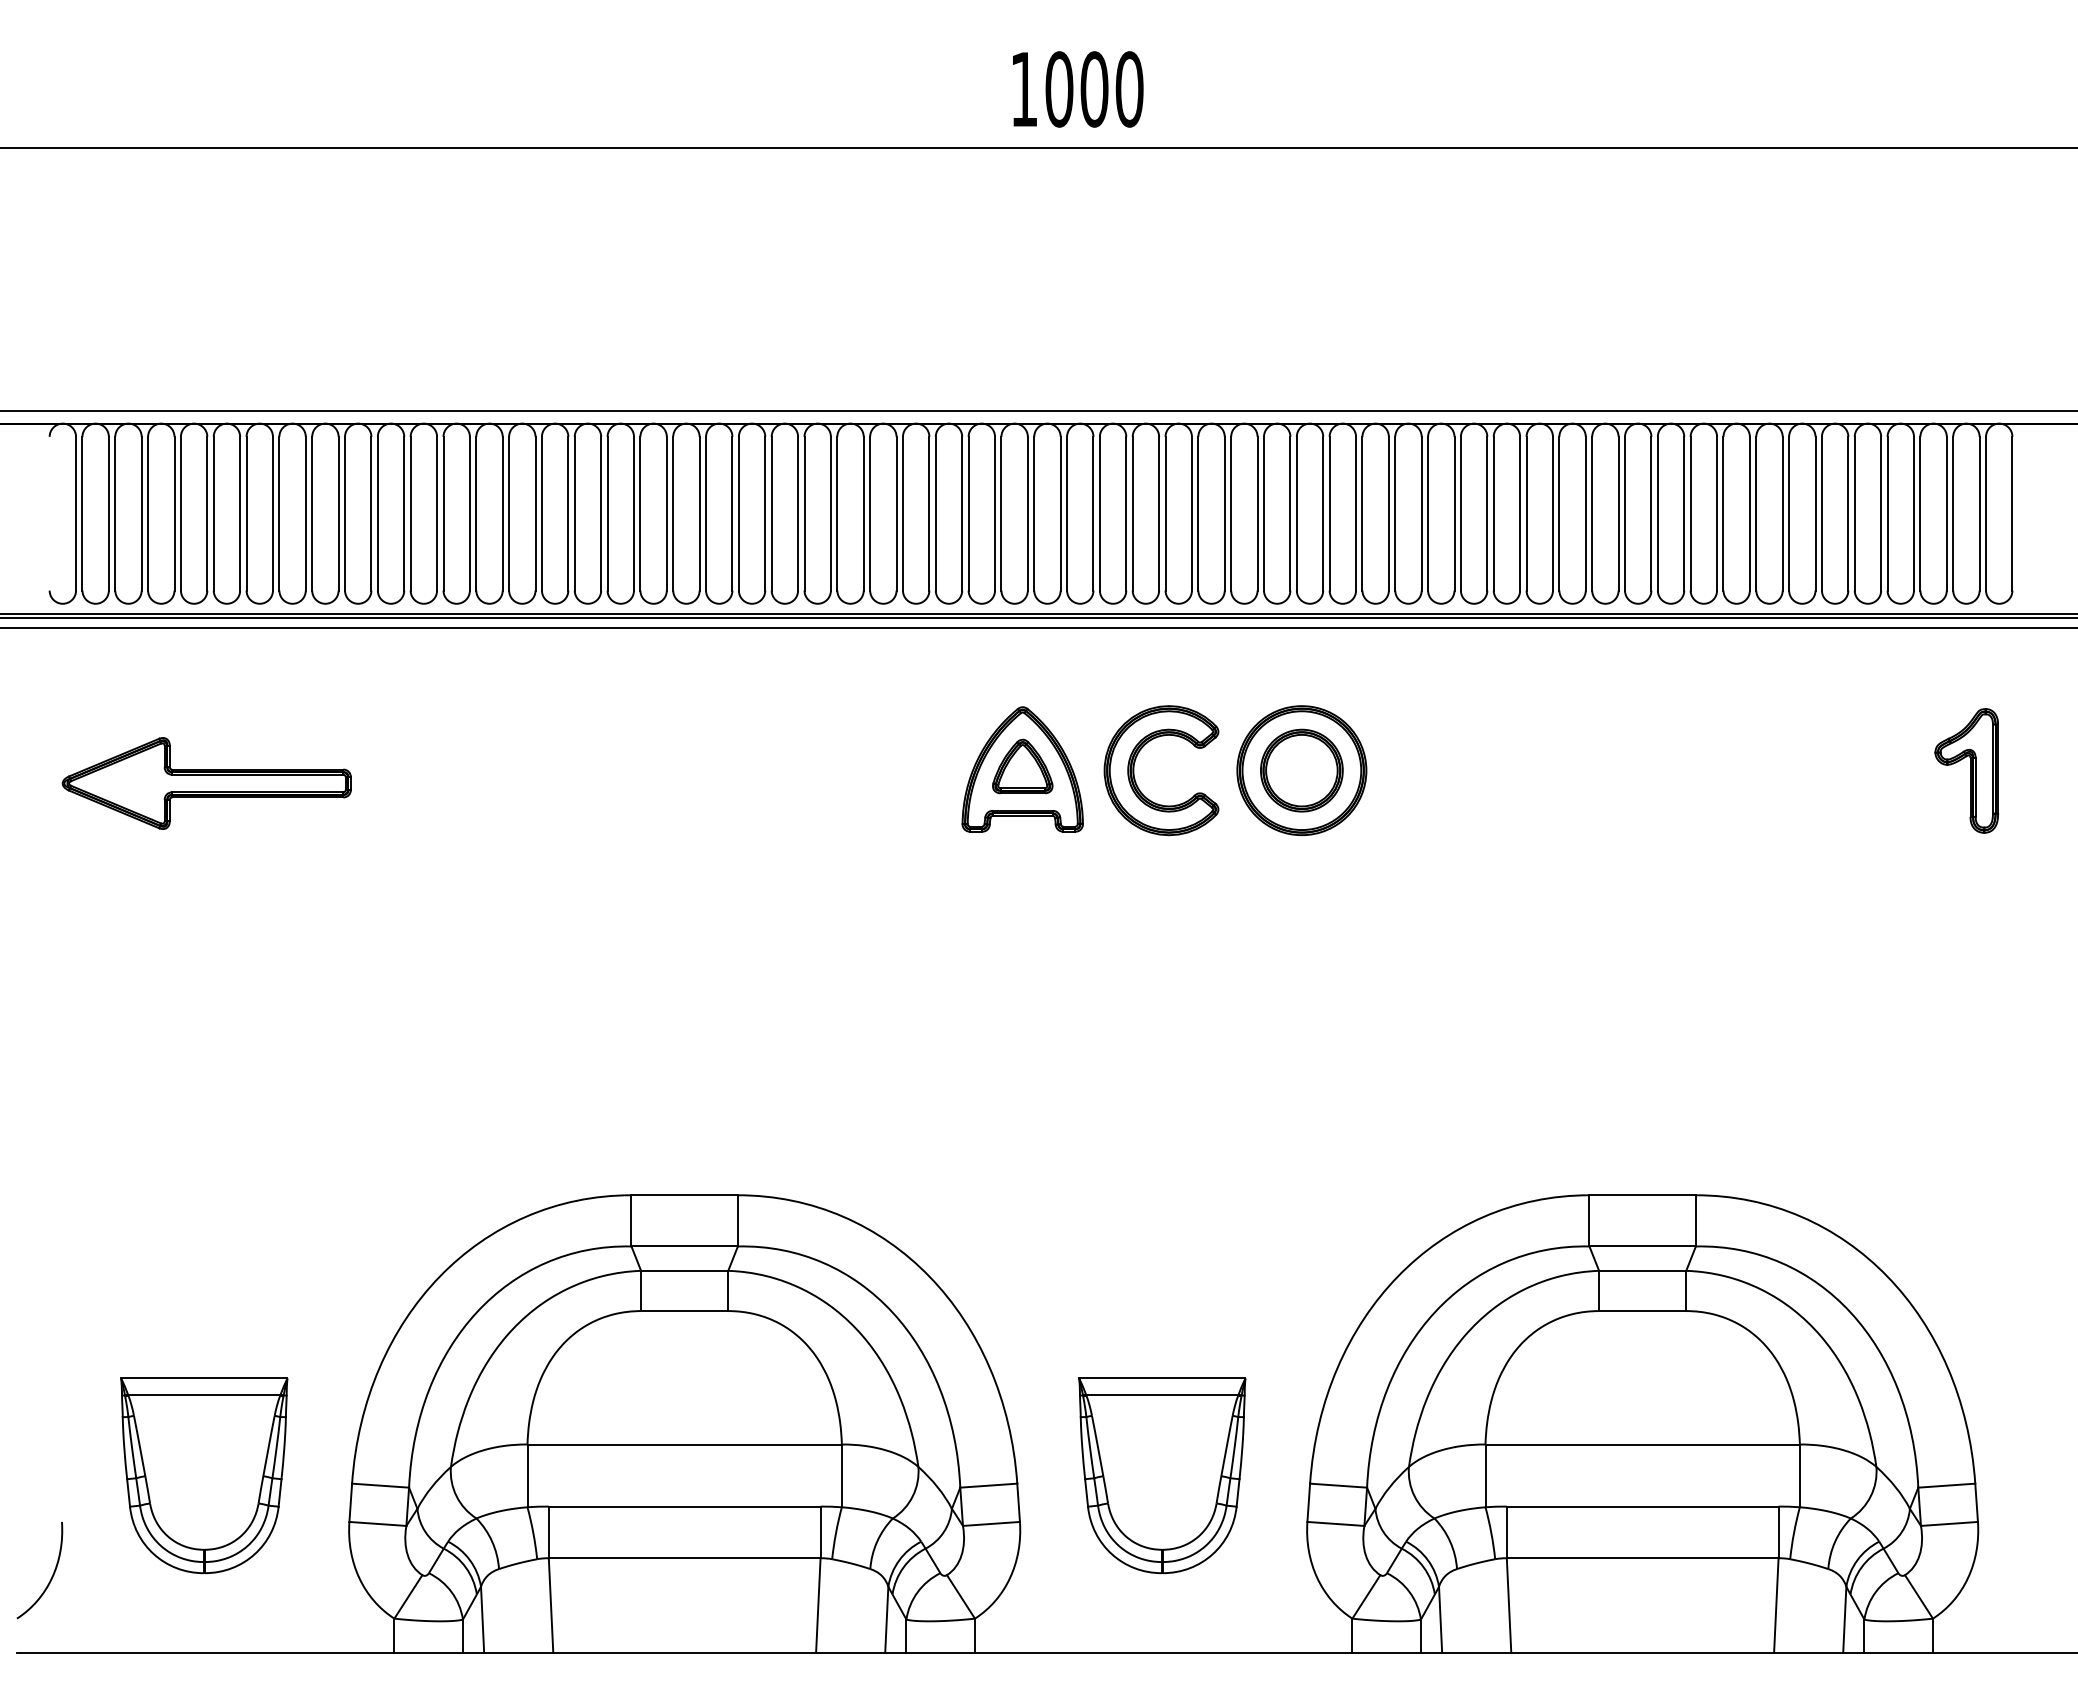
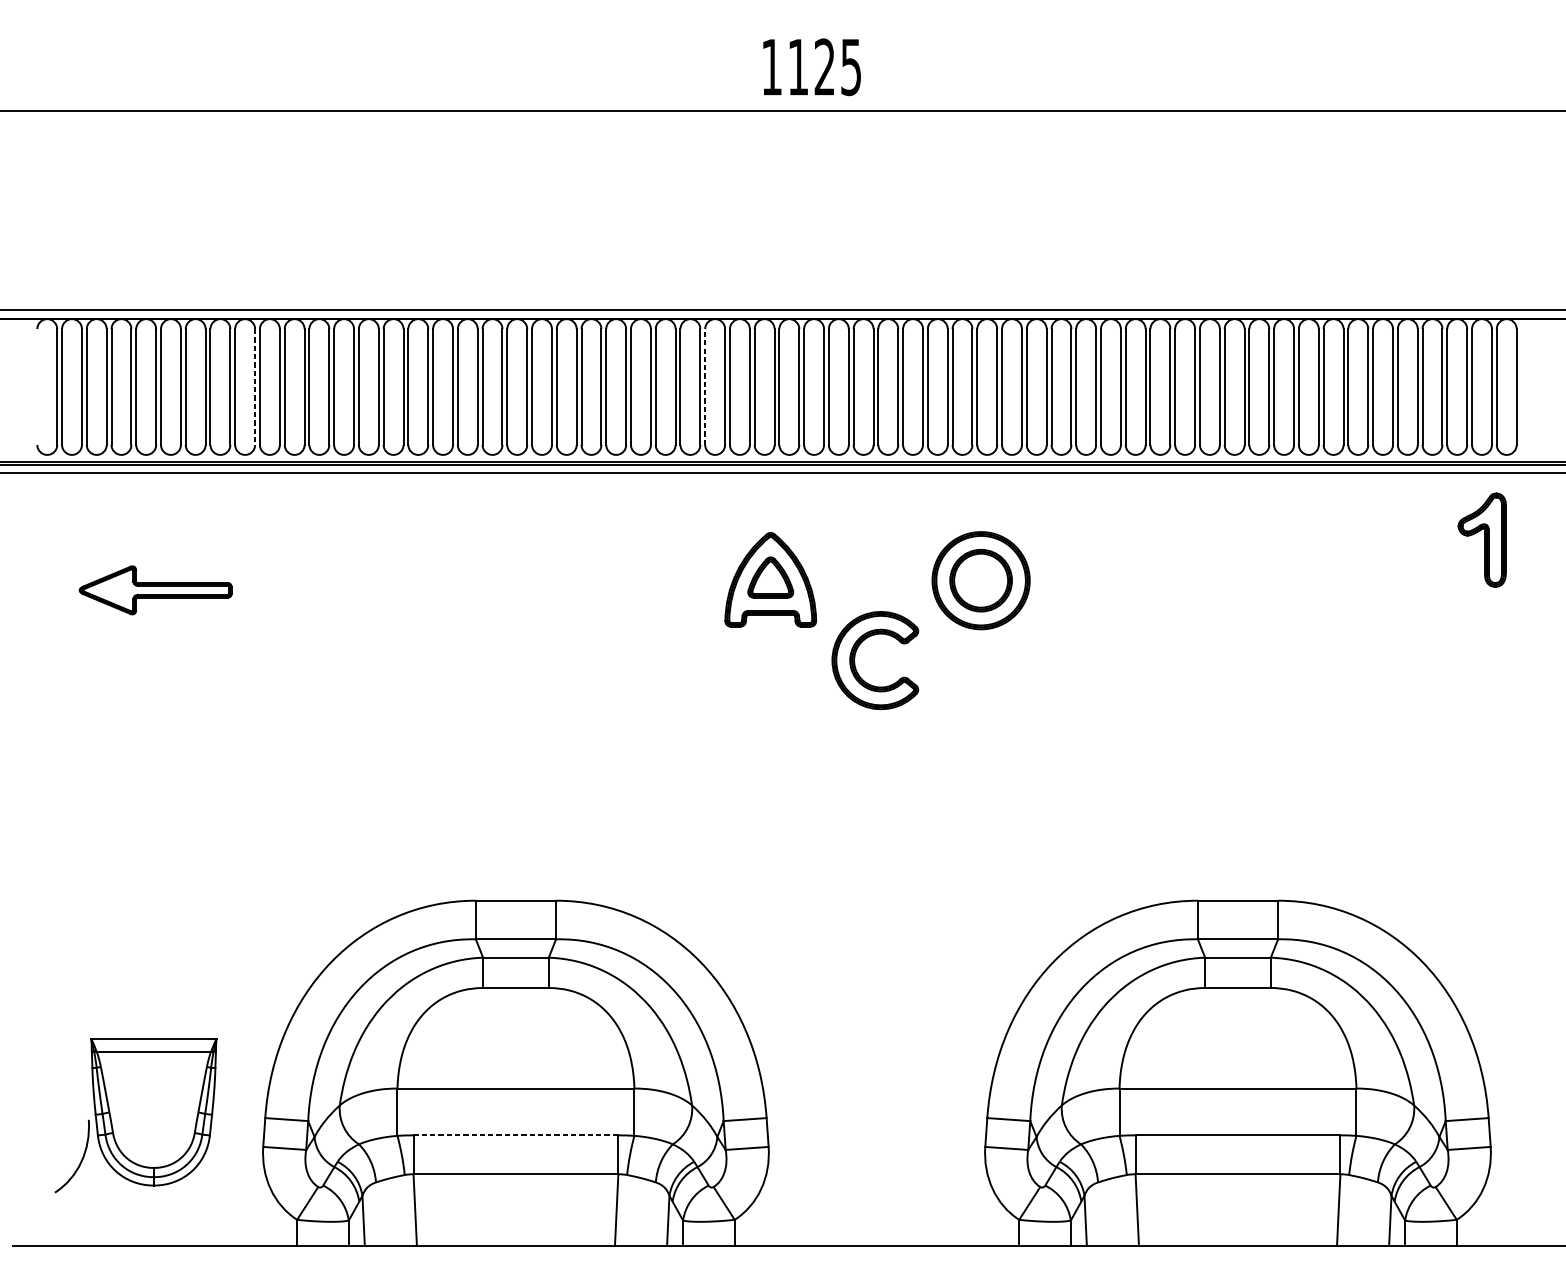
text: (1094, 89) -> (824, 67), 1000 -> 1125
line: (338, 513) -> (255, 386), solid -> dashed
line: (935, 513) -> (704, 386), solid -> dashed
part: (1134, 770) -> (854, 660), moved
part: (1966, 770) -> (1482, 539), moved
part: (206, 783) -> (155, 590), size x0.7
part: (1162, 1475) -> (876, 1111), removed
line: (684, 1506) -> (515, 1135), solid -> dashed
curve: (51, 1576) -> (80, 1160), moved

